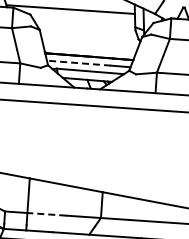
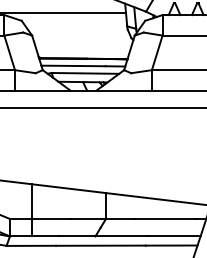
line: (78, 62) -> (73, 65), dashed -> solid
line: (46, 213) -> (51, 218), dashed -> solid

